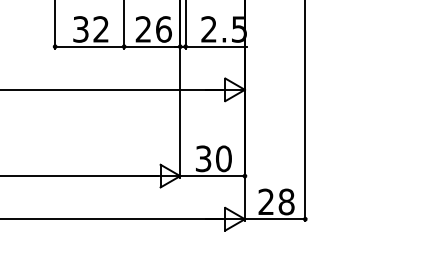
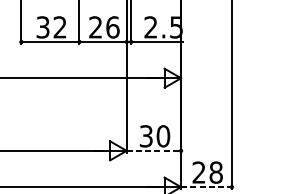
line: (213, 176) -> (154, 151), solid -> dashed
line: (275, 219) -> (206, 187), solid -> dashed

